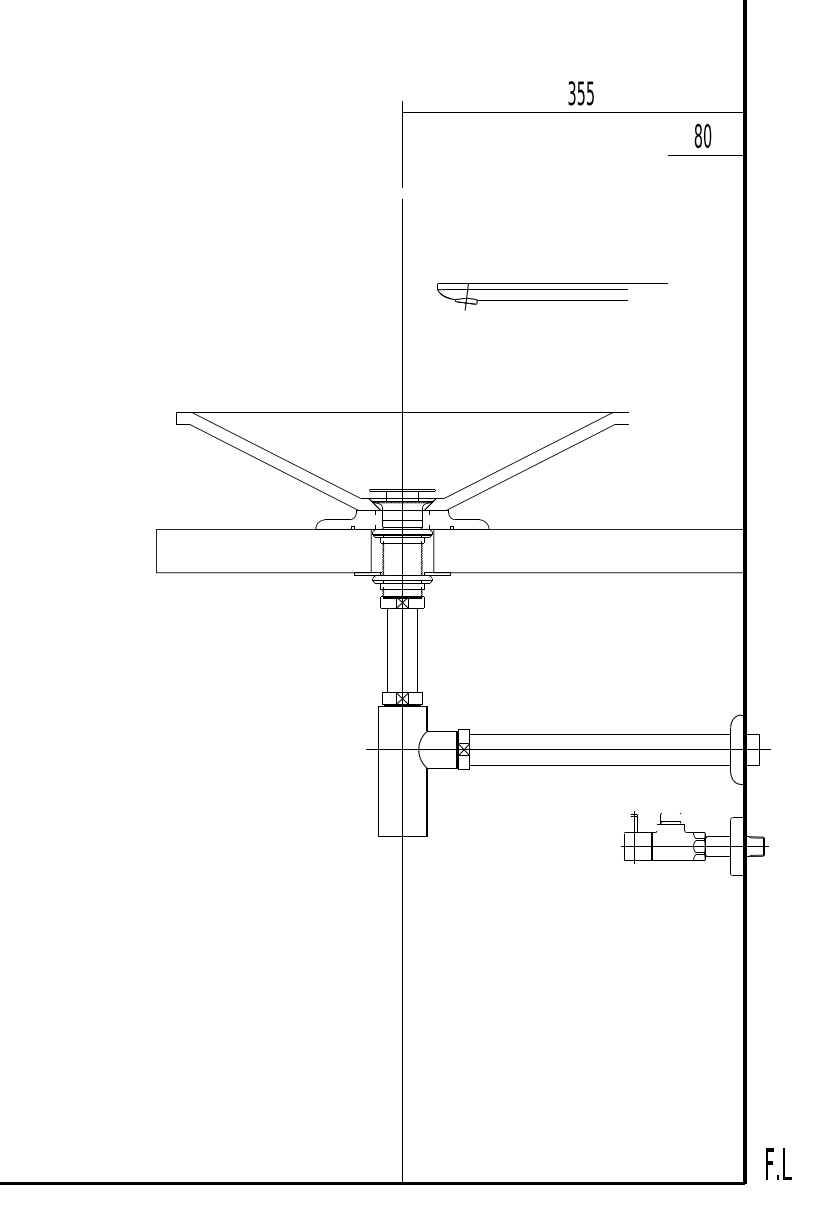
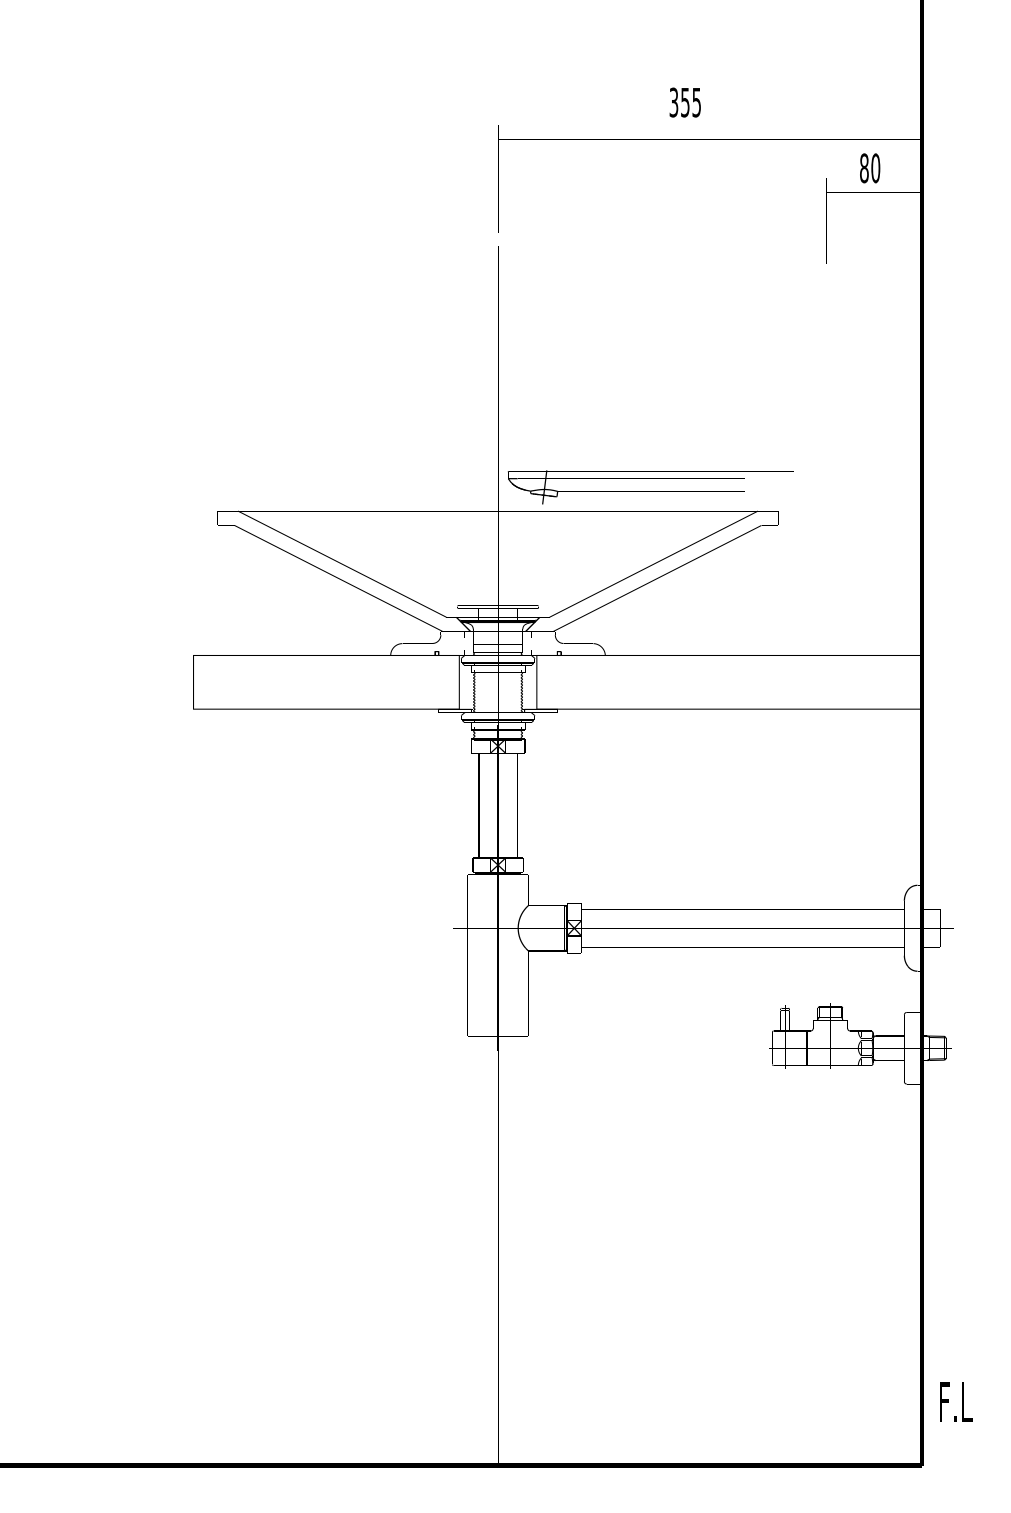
text: (580, 93) -> (684, 102), moved
part: (552, 296) -> (650, 487), moved
text: (779, 1163) -> (956, 1401), moved

